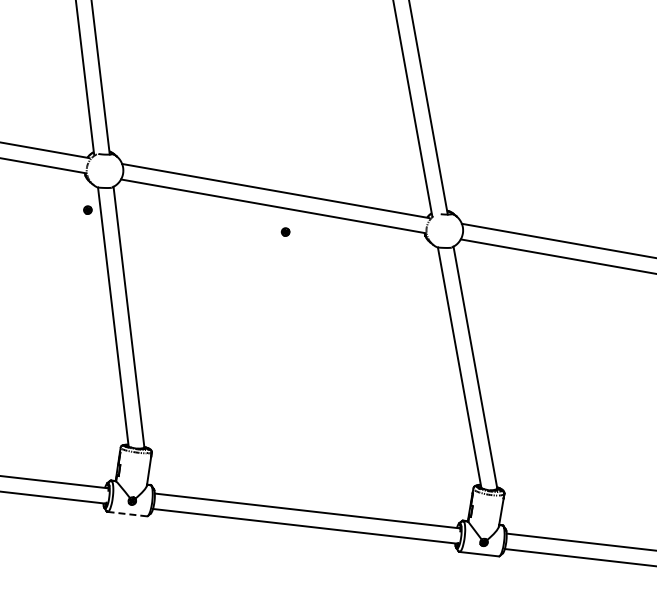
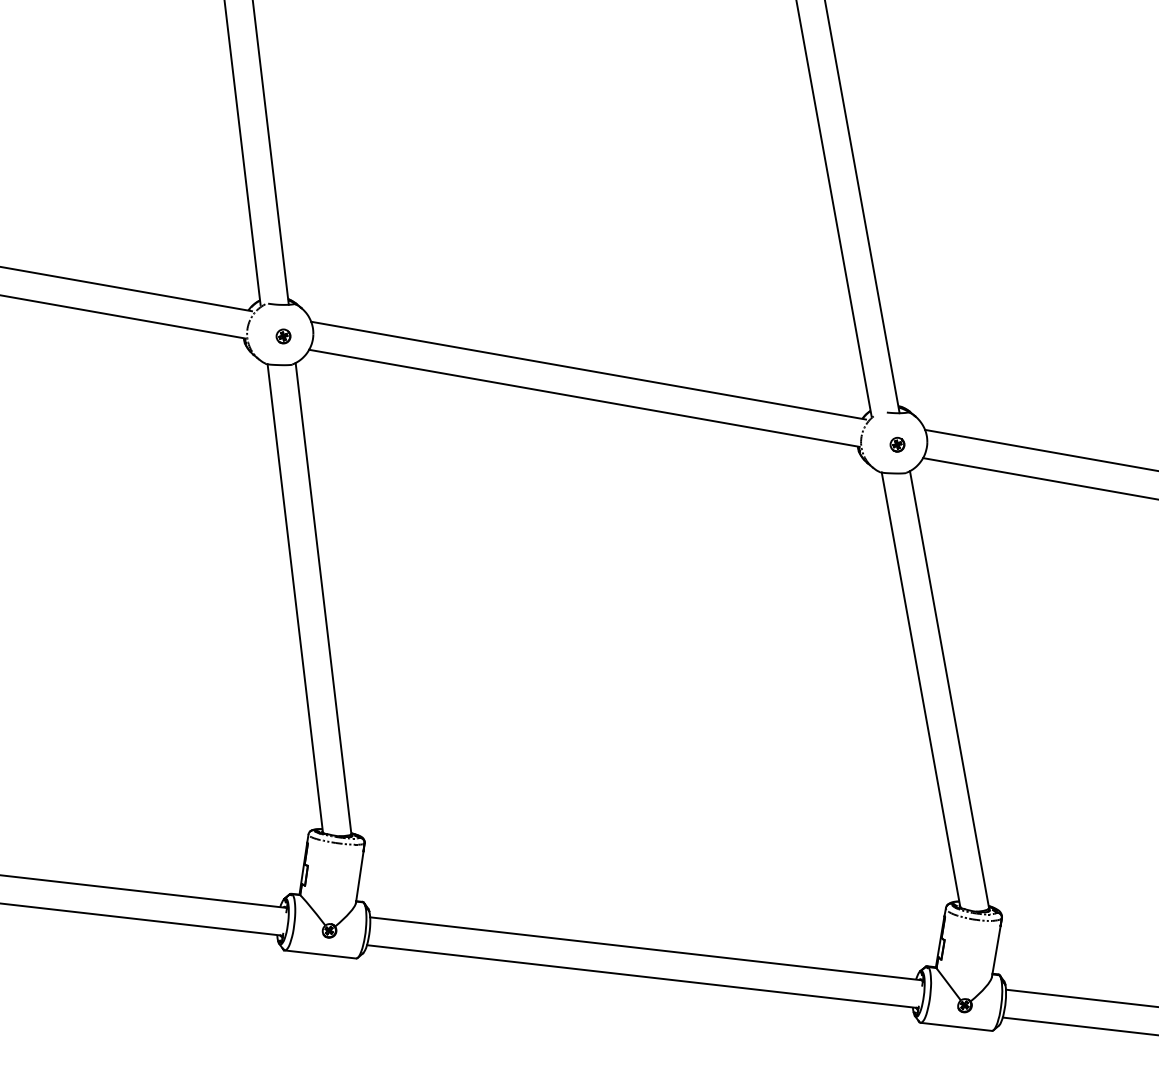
part: (87, 209) -> (282, 335), moved
part: (285, 231) -> (897, 443), moved
line: (127, 514) -> (320, 955), dashed -> solid

